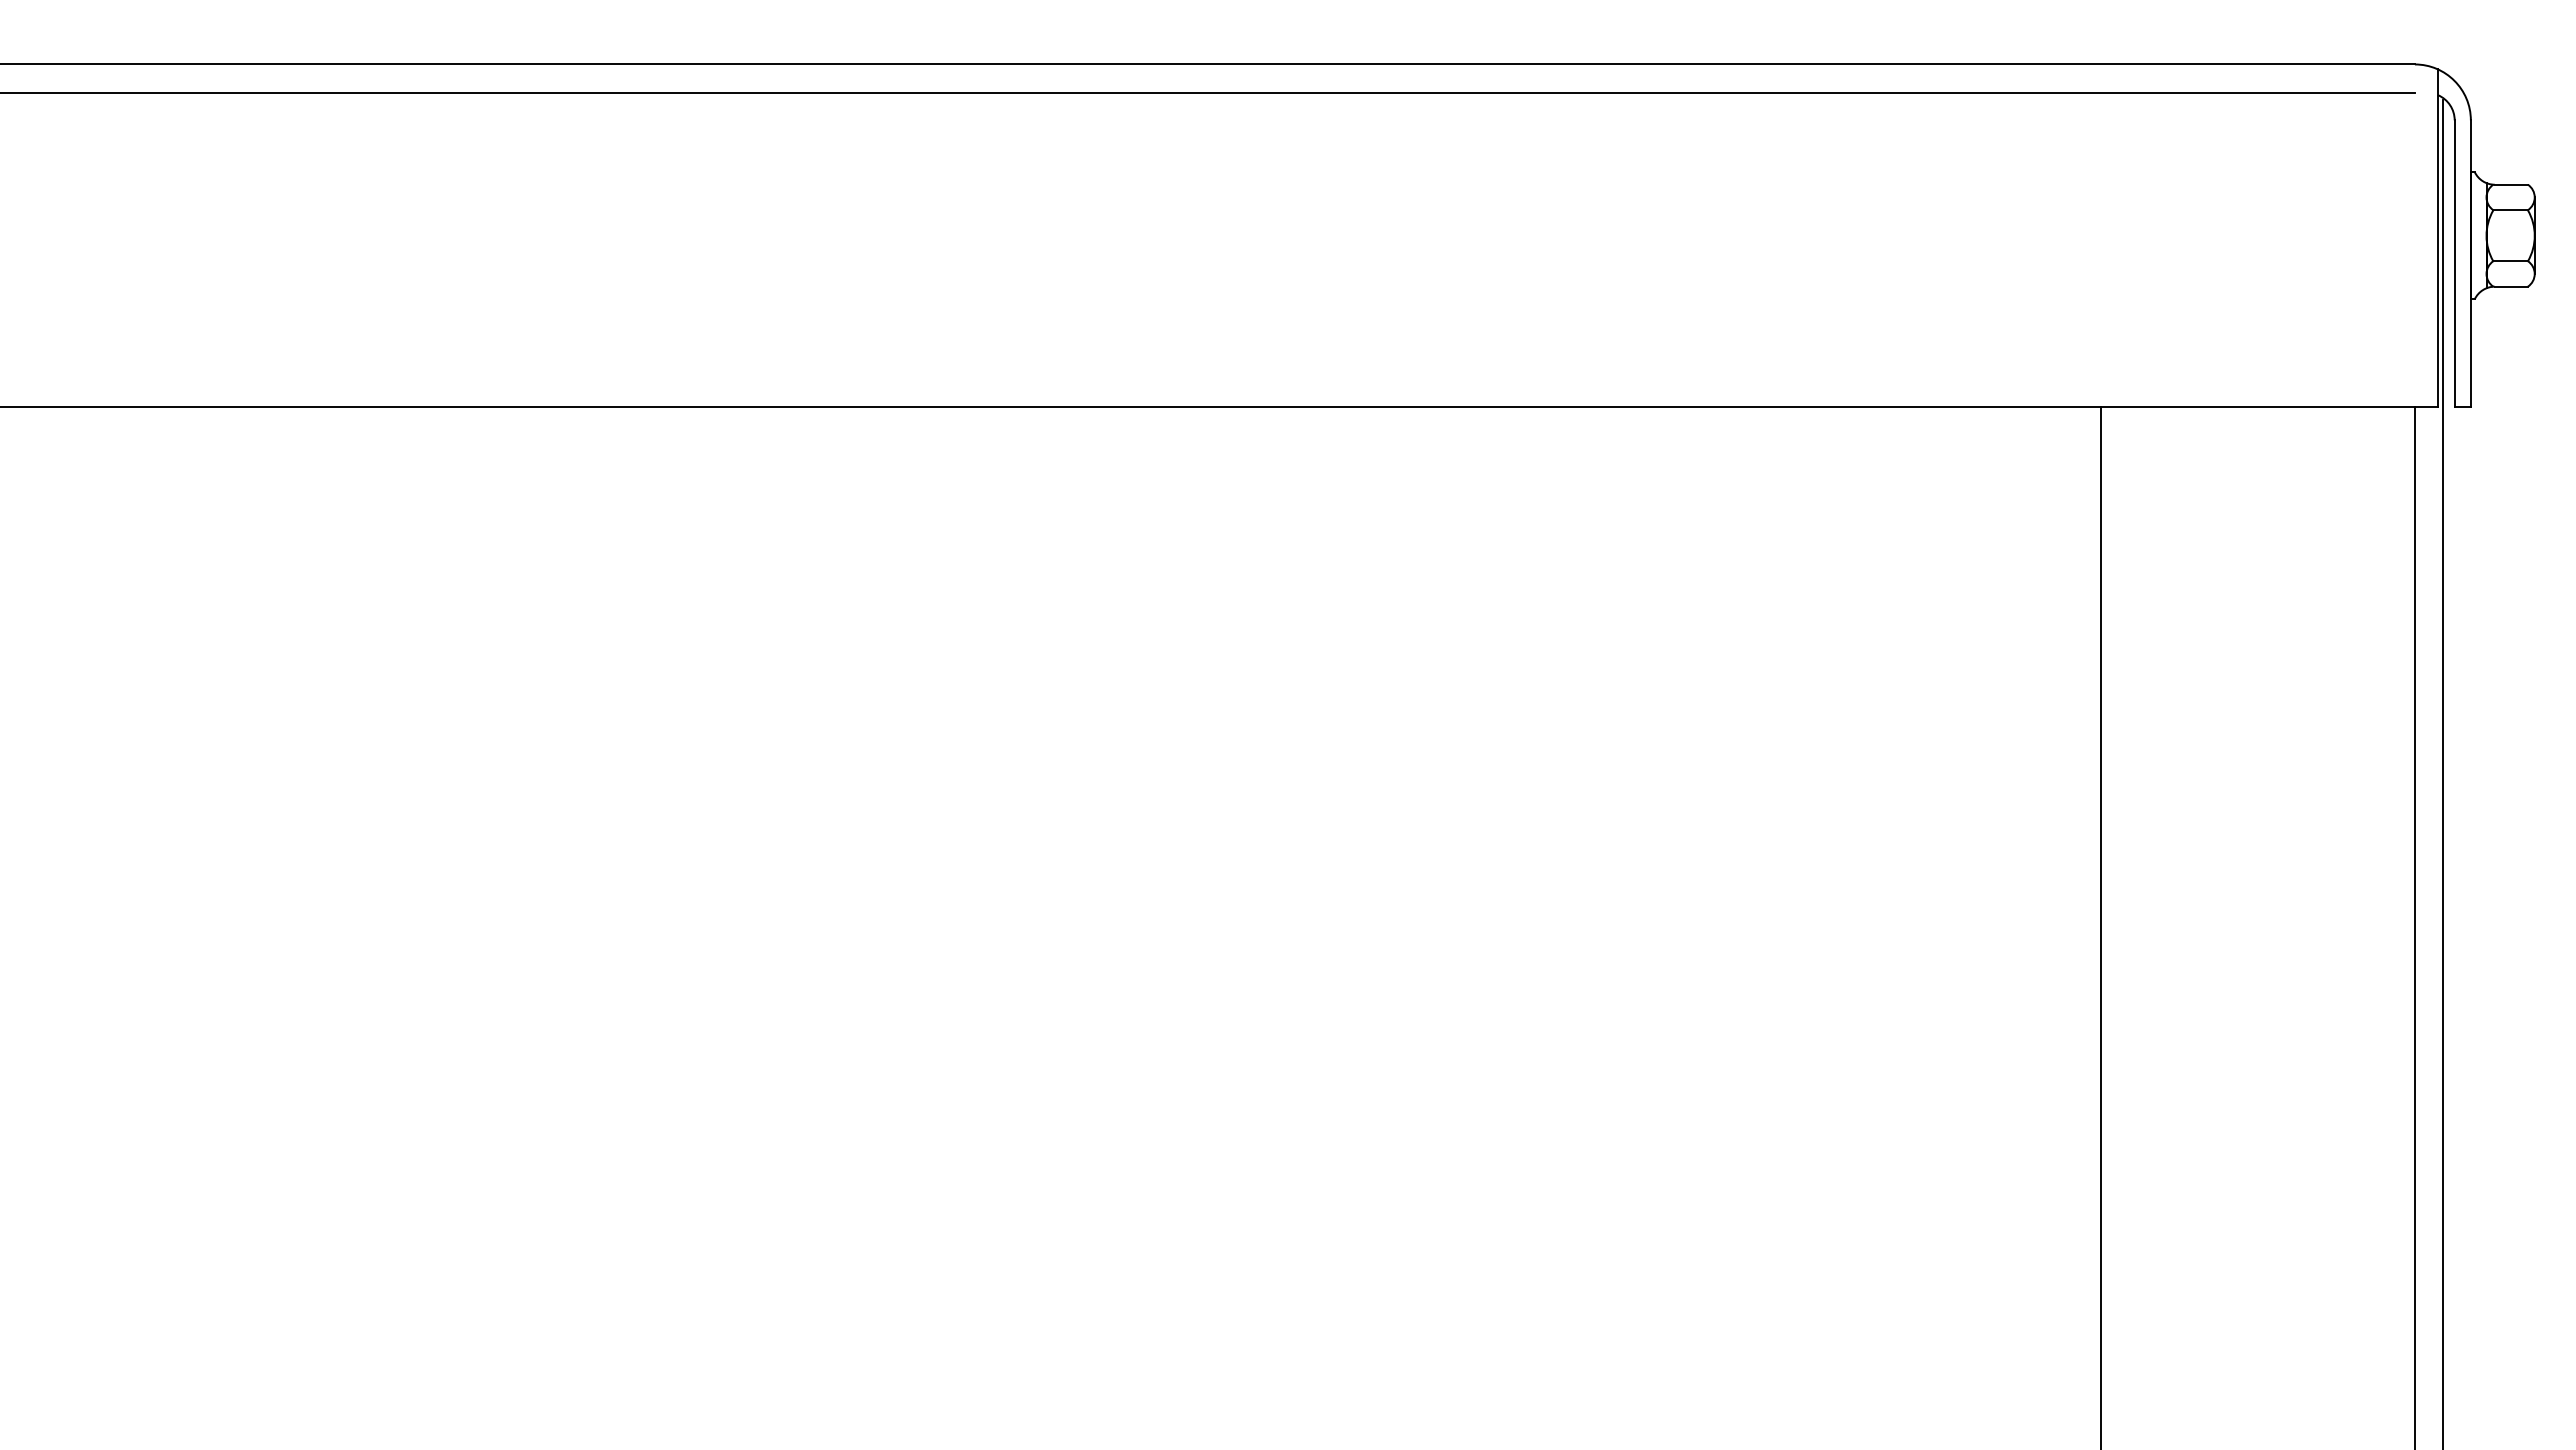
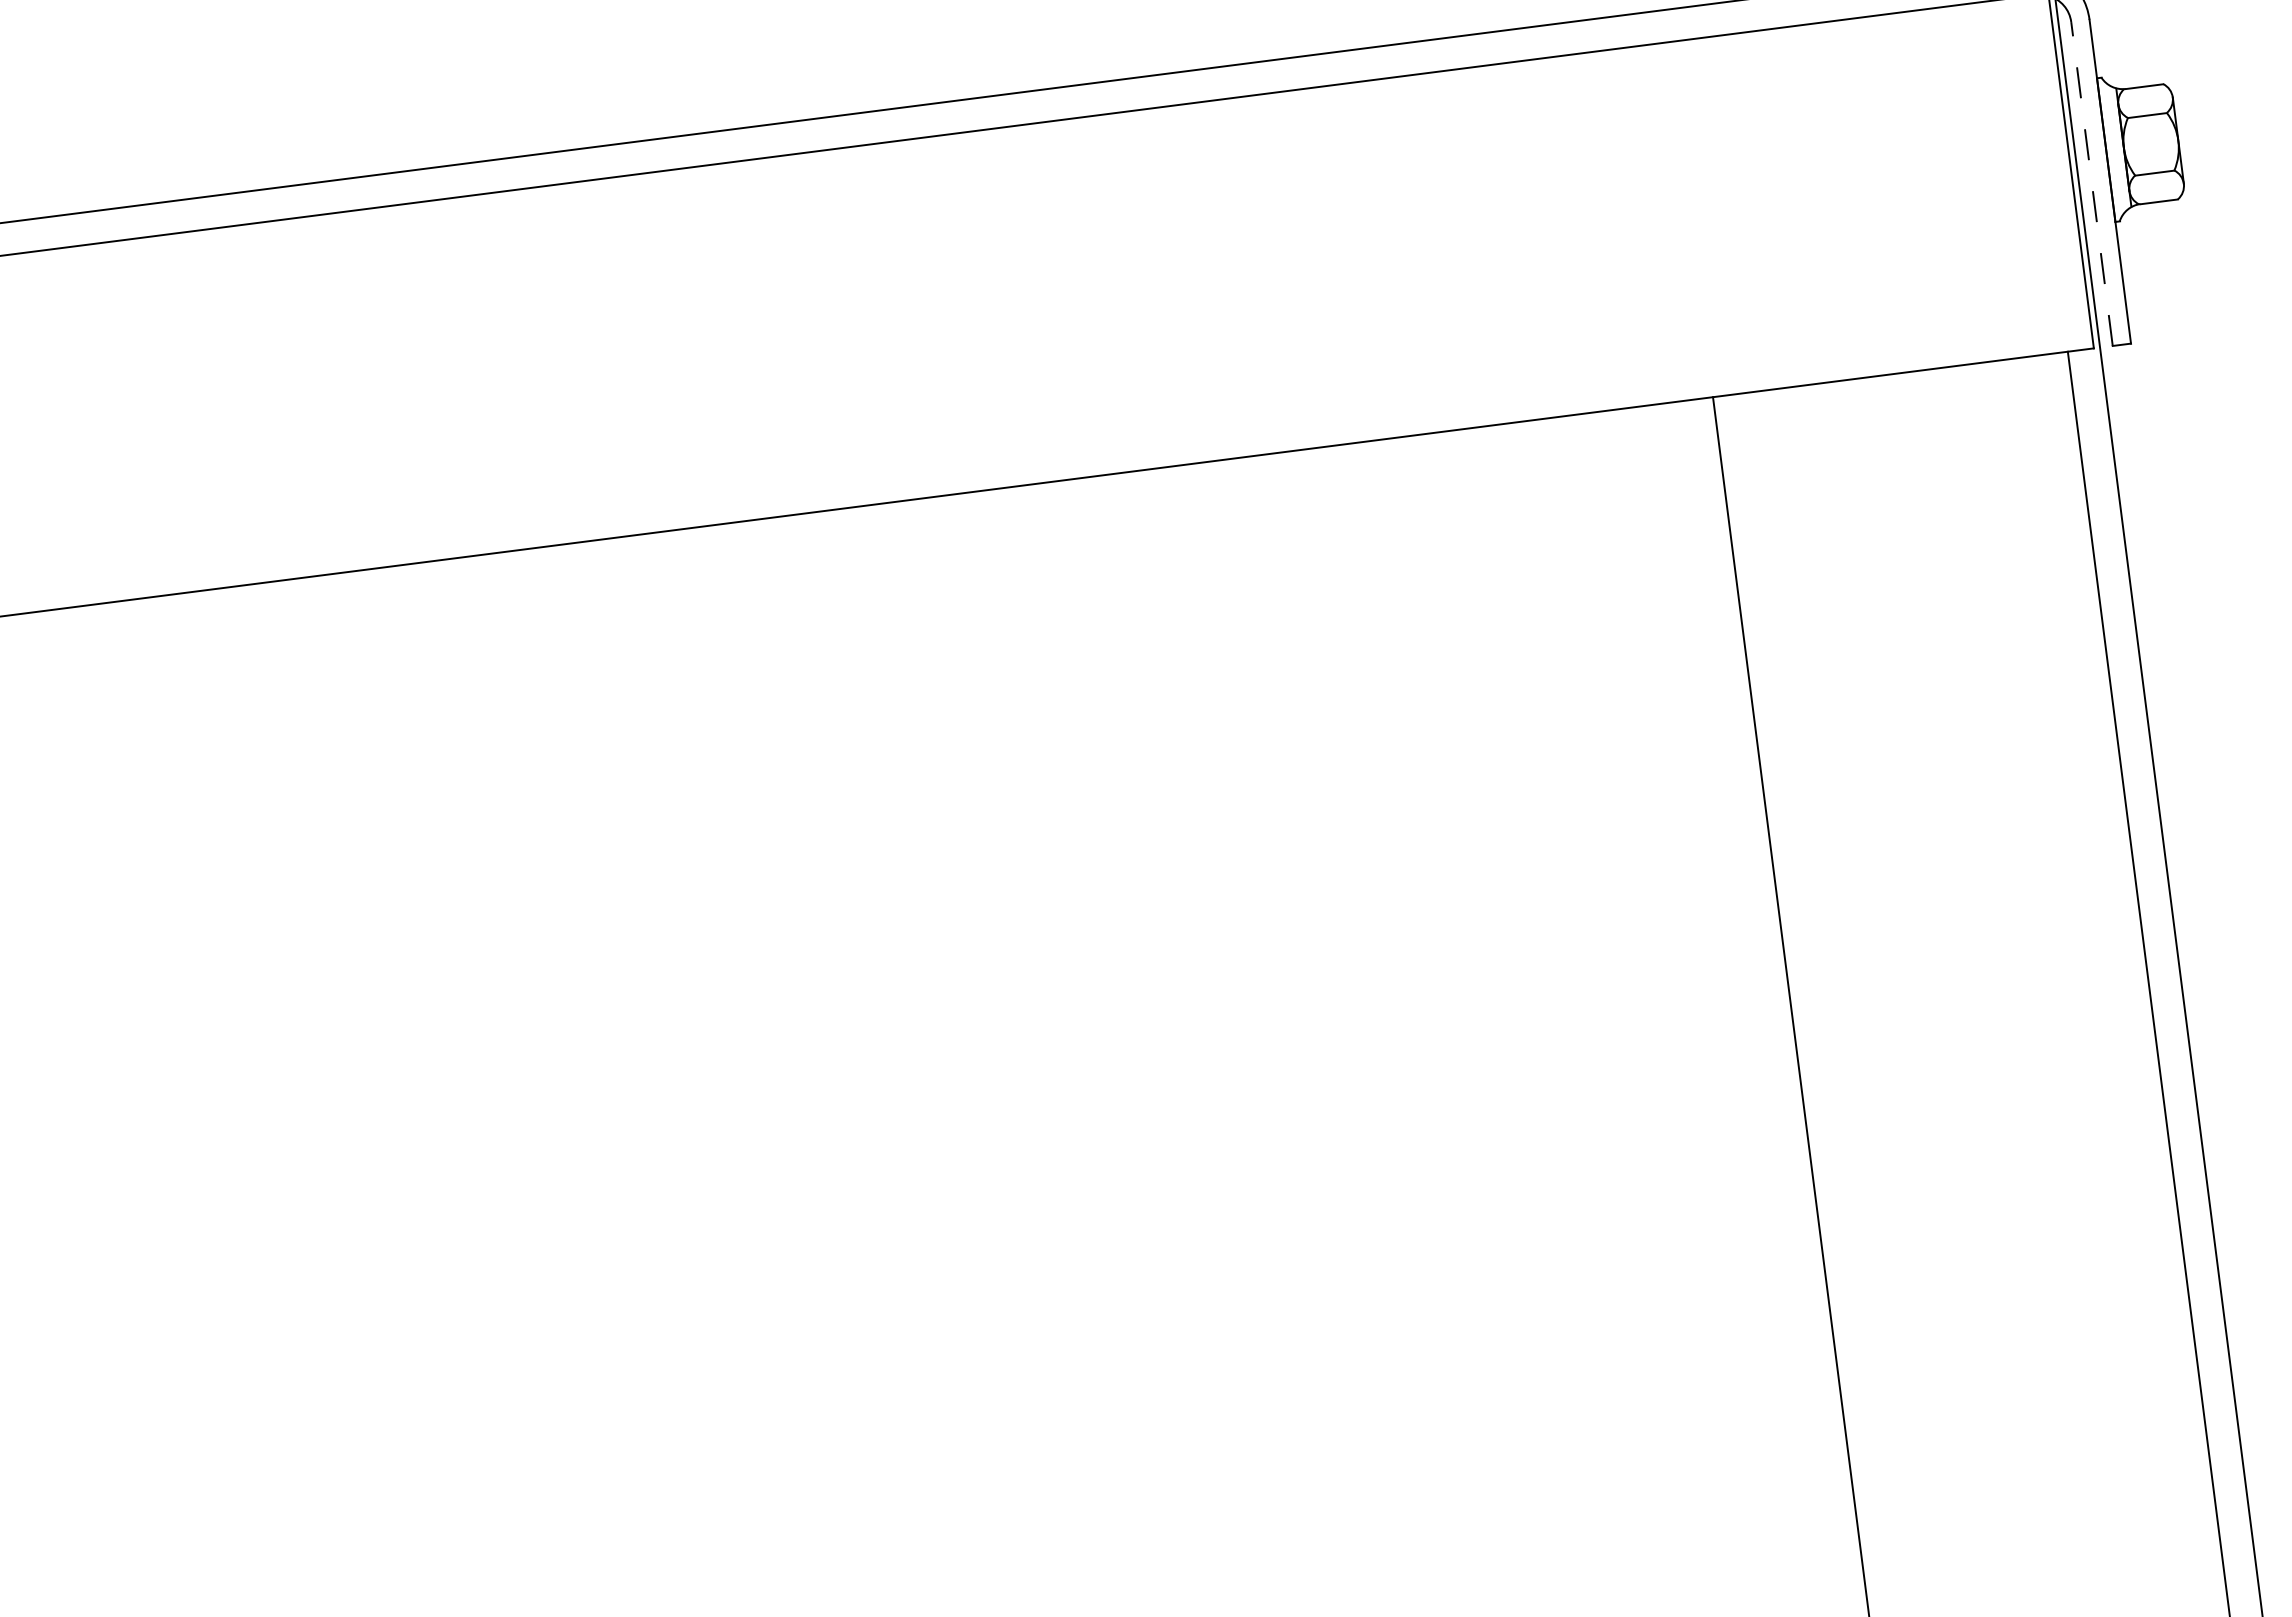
line: (2454, 263) -> (2091, 183), solid -> dashed

